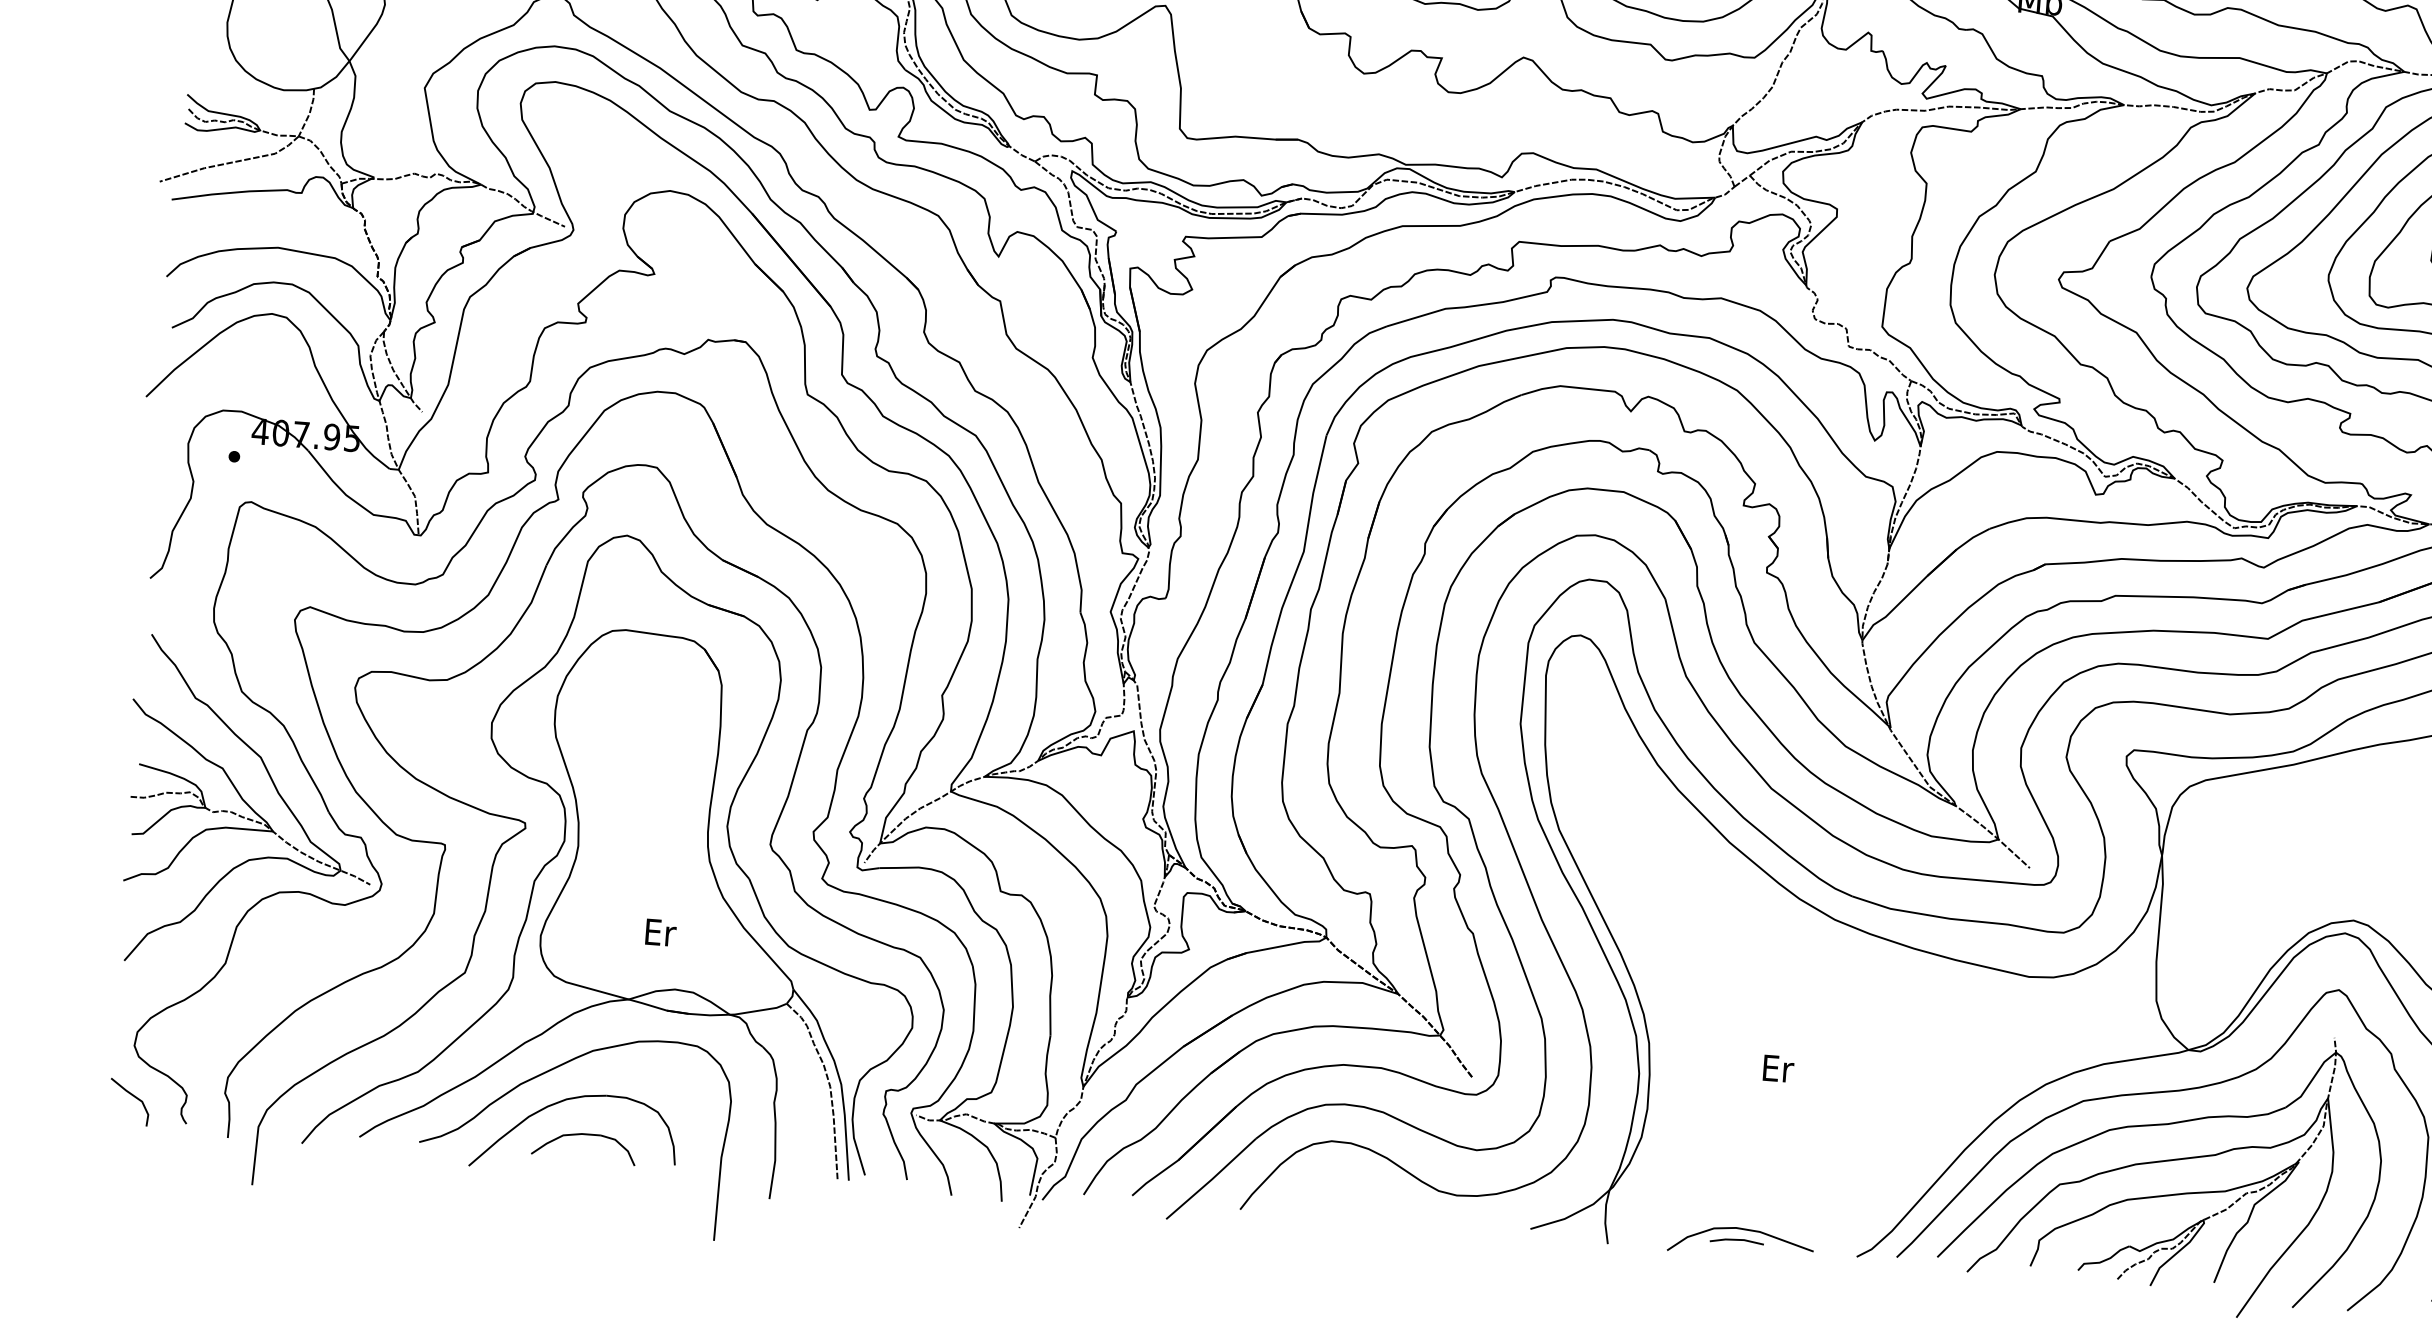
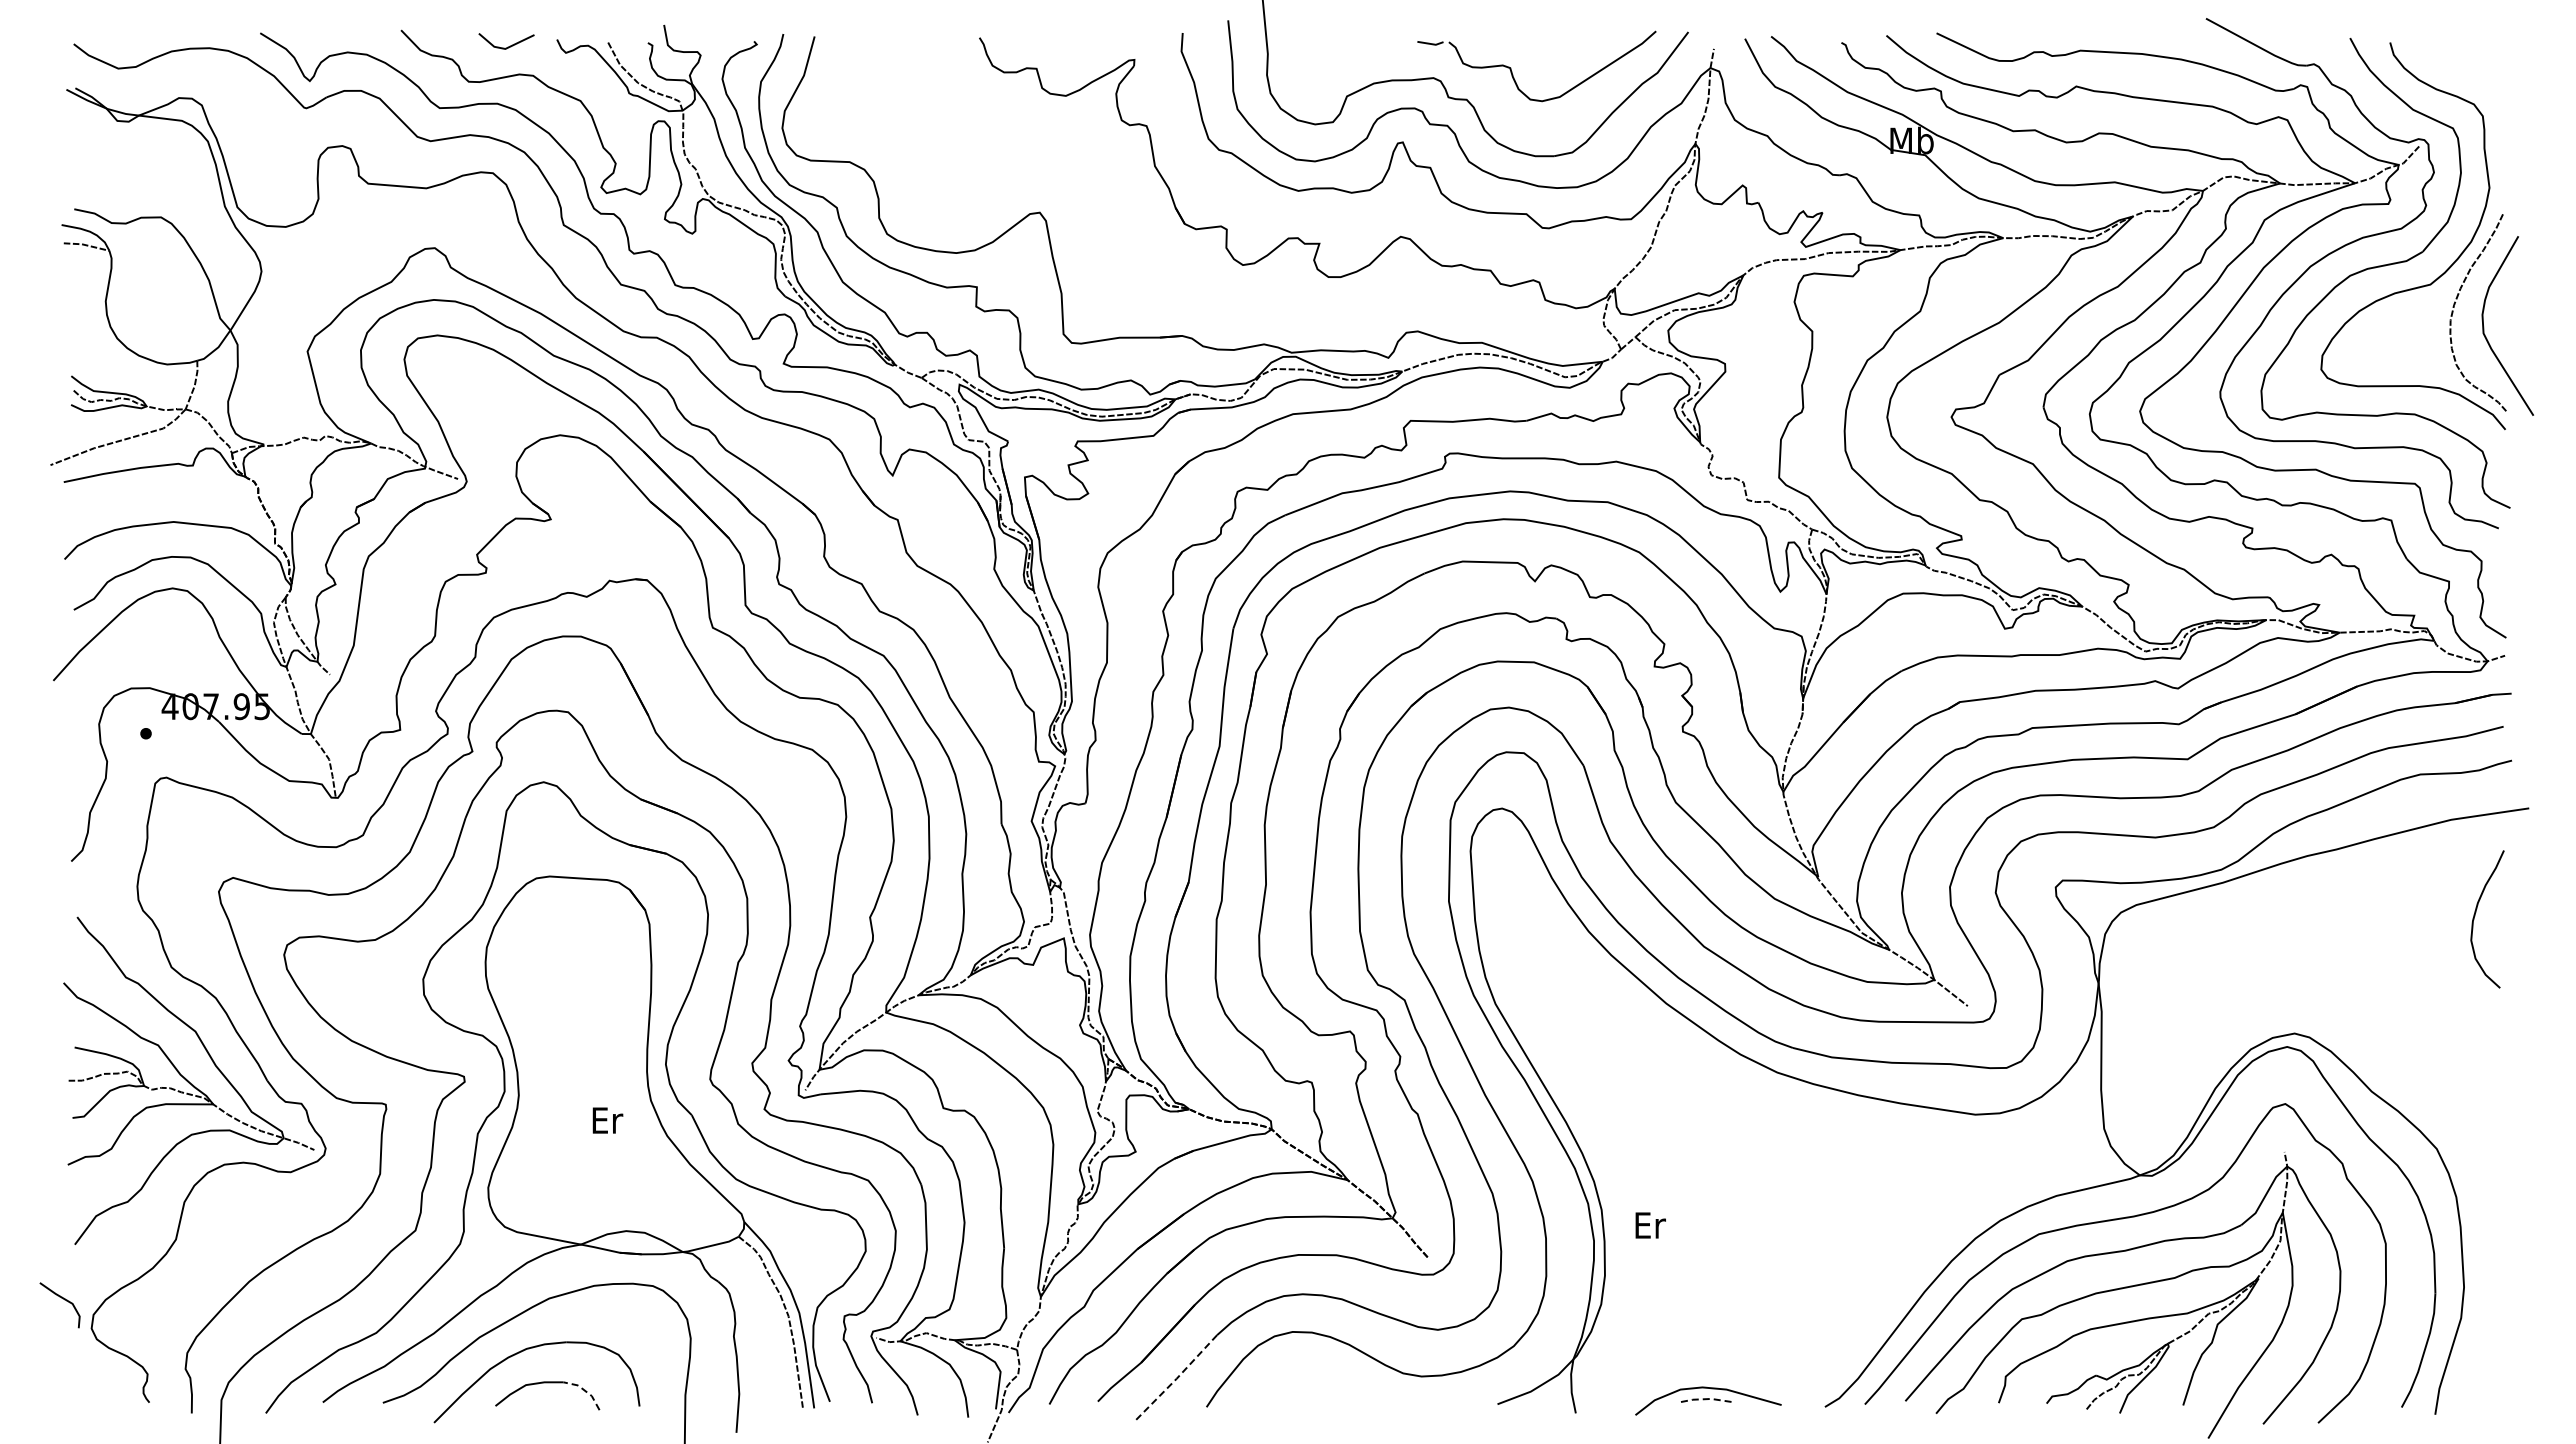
text: (660, 932) -> (607, 1120), moved
text: (1778, 1068) -> (1650, 1225), moved
line: (134, 1097) -> (64, 1300), moved
line: (622, 1146) -> (585, 1391), solid -> dashed
line: (1211, 1179) -> (1175, 1379), solid -> dashed
line: (1737, 1240) -> (1704, 1399), solid -> dashed

